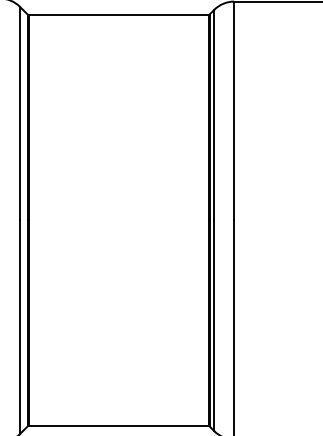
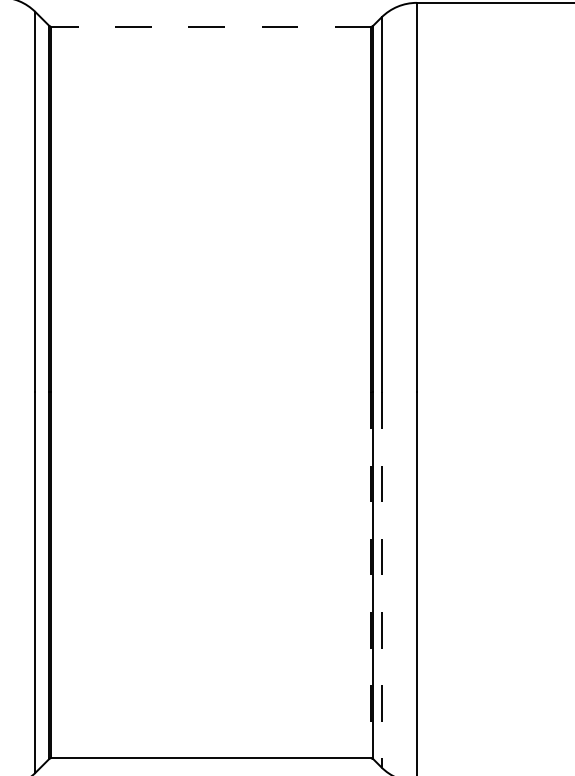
line: (118, 14) -> (210, 25), solid -> dashed
line: (208, 323) -> (371, 575), solid -> dashed
line: (214, 326) -> (381, 581), solid -> dashed

